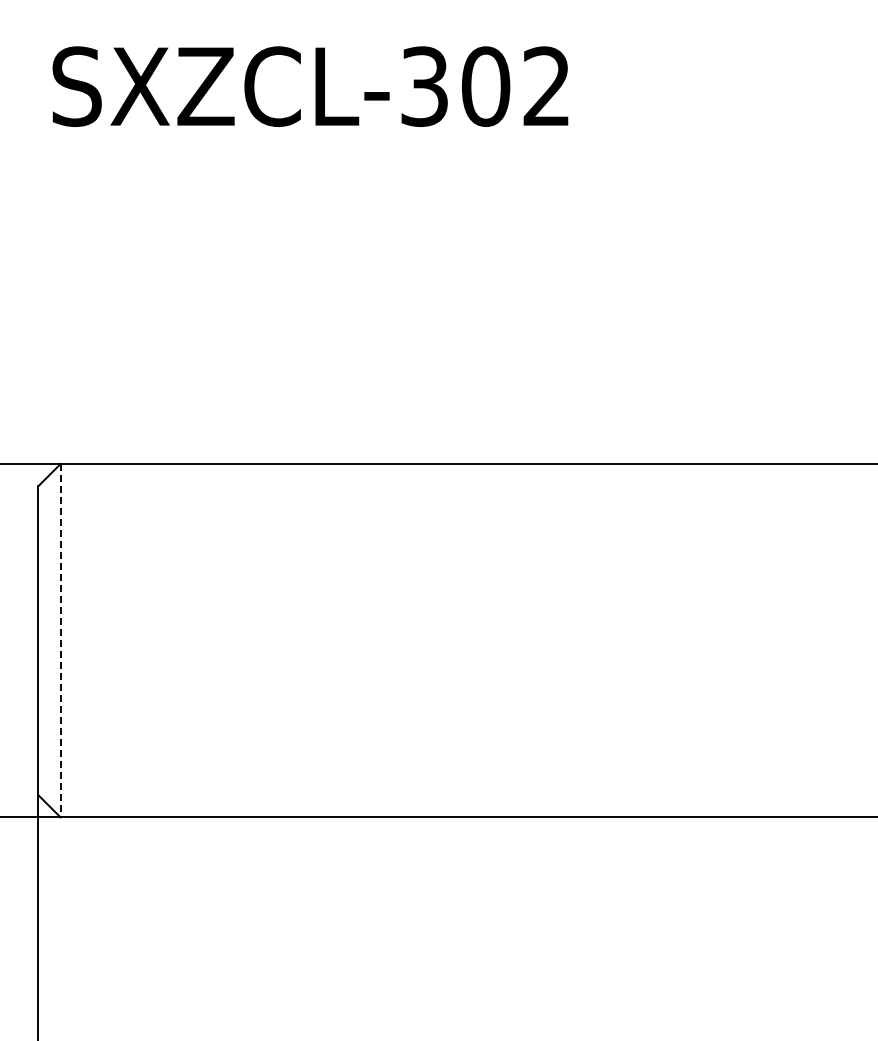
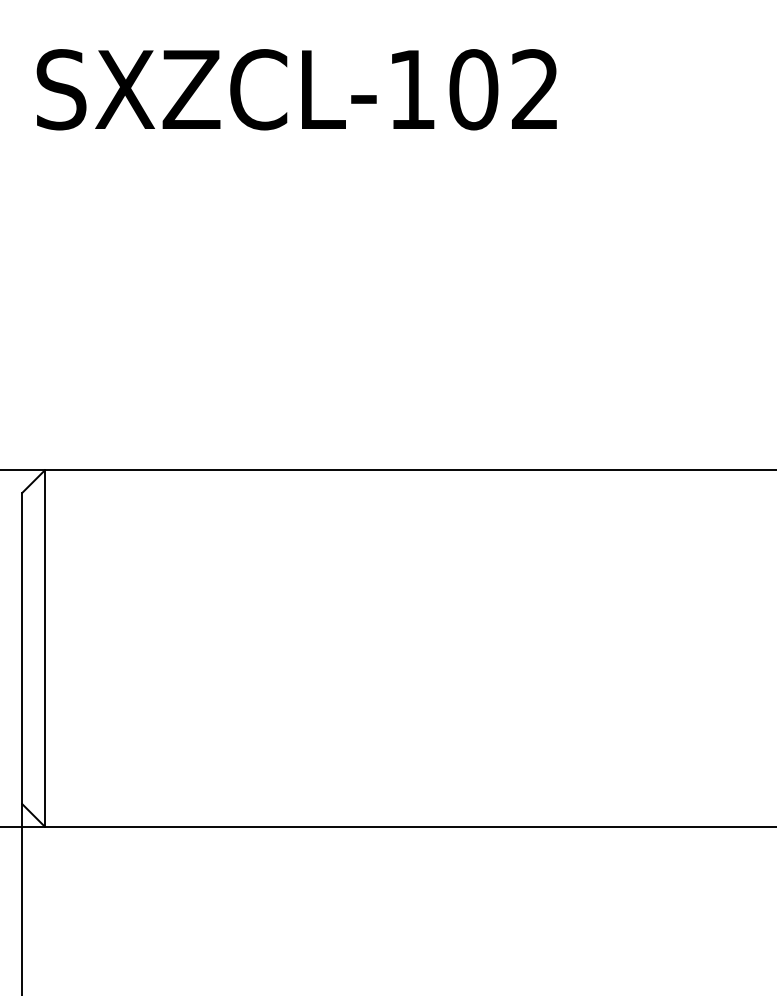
text: (424, 86) -> (411, 89), SXZCL-302 -> SXZCL-102
line: (60, 640) -> (44, 648), dashed -> solid

